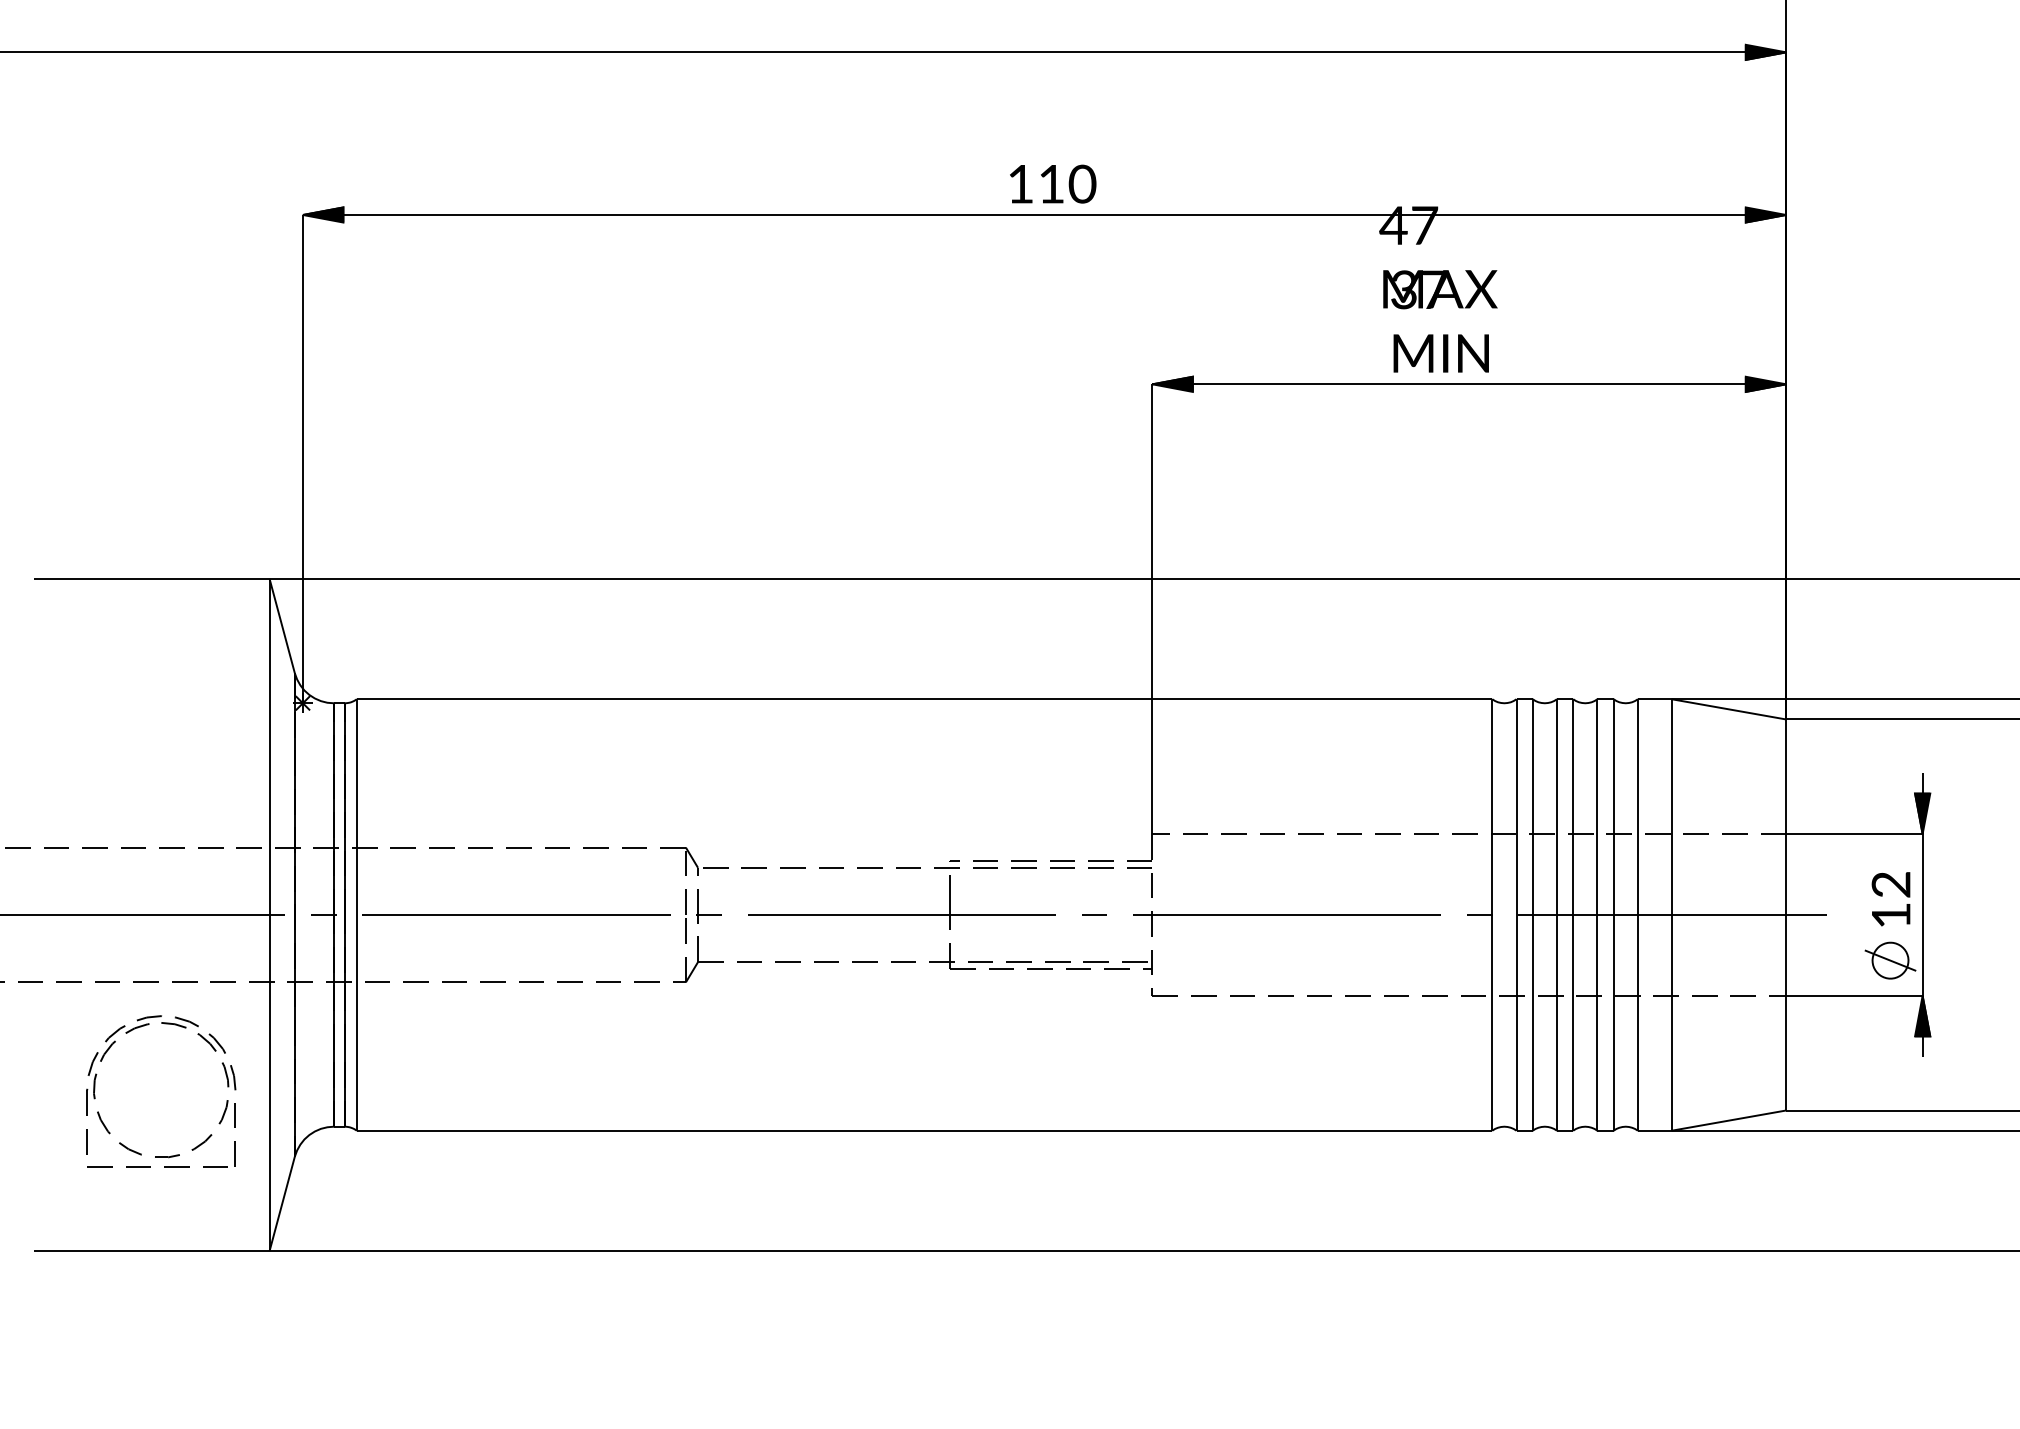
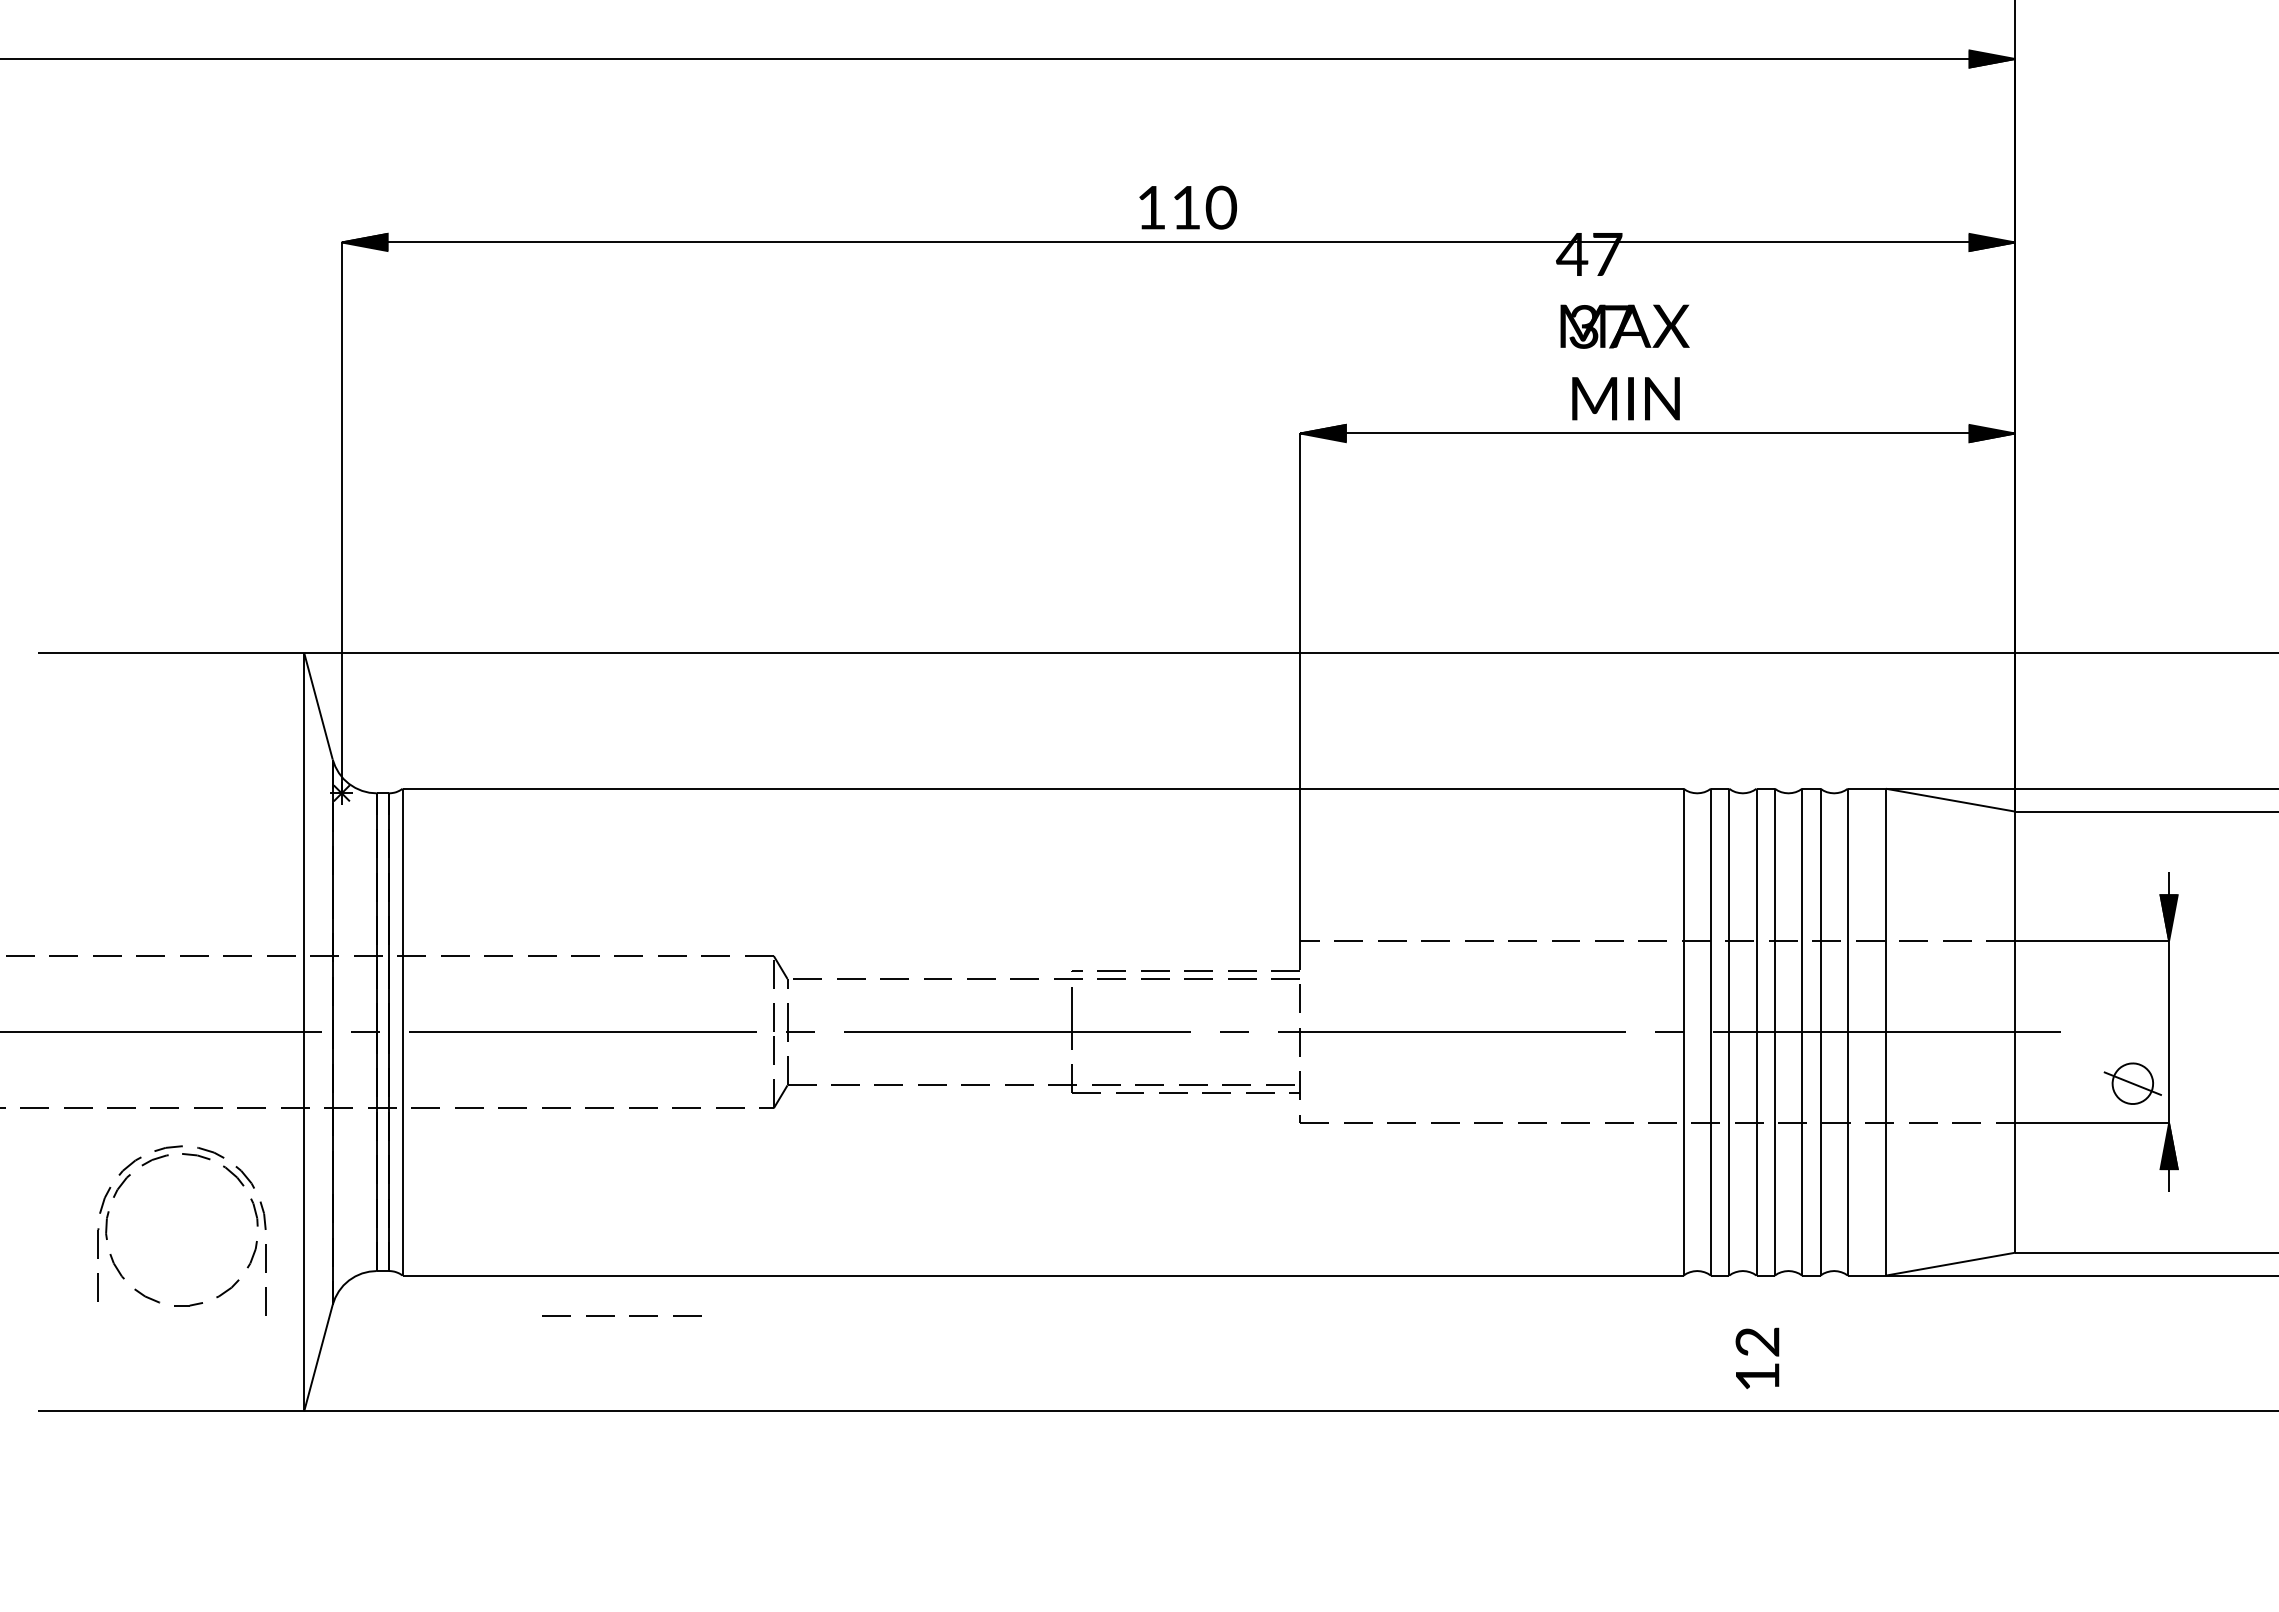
text: (1891, 898) -> (1757, 1357), moved
line: (151, 1166) -> (614, 1315), moved

